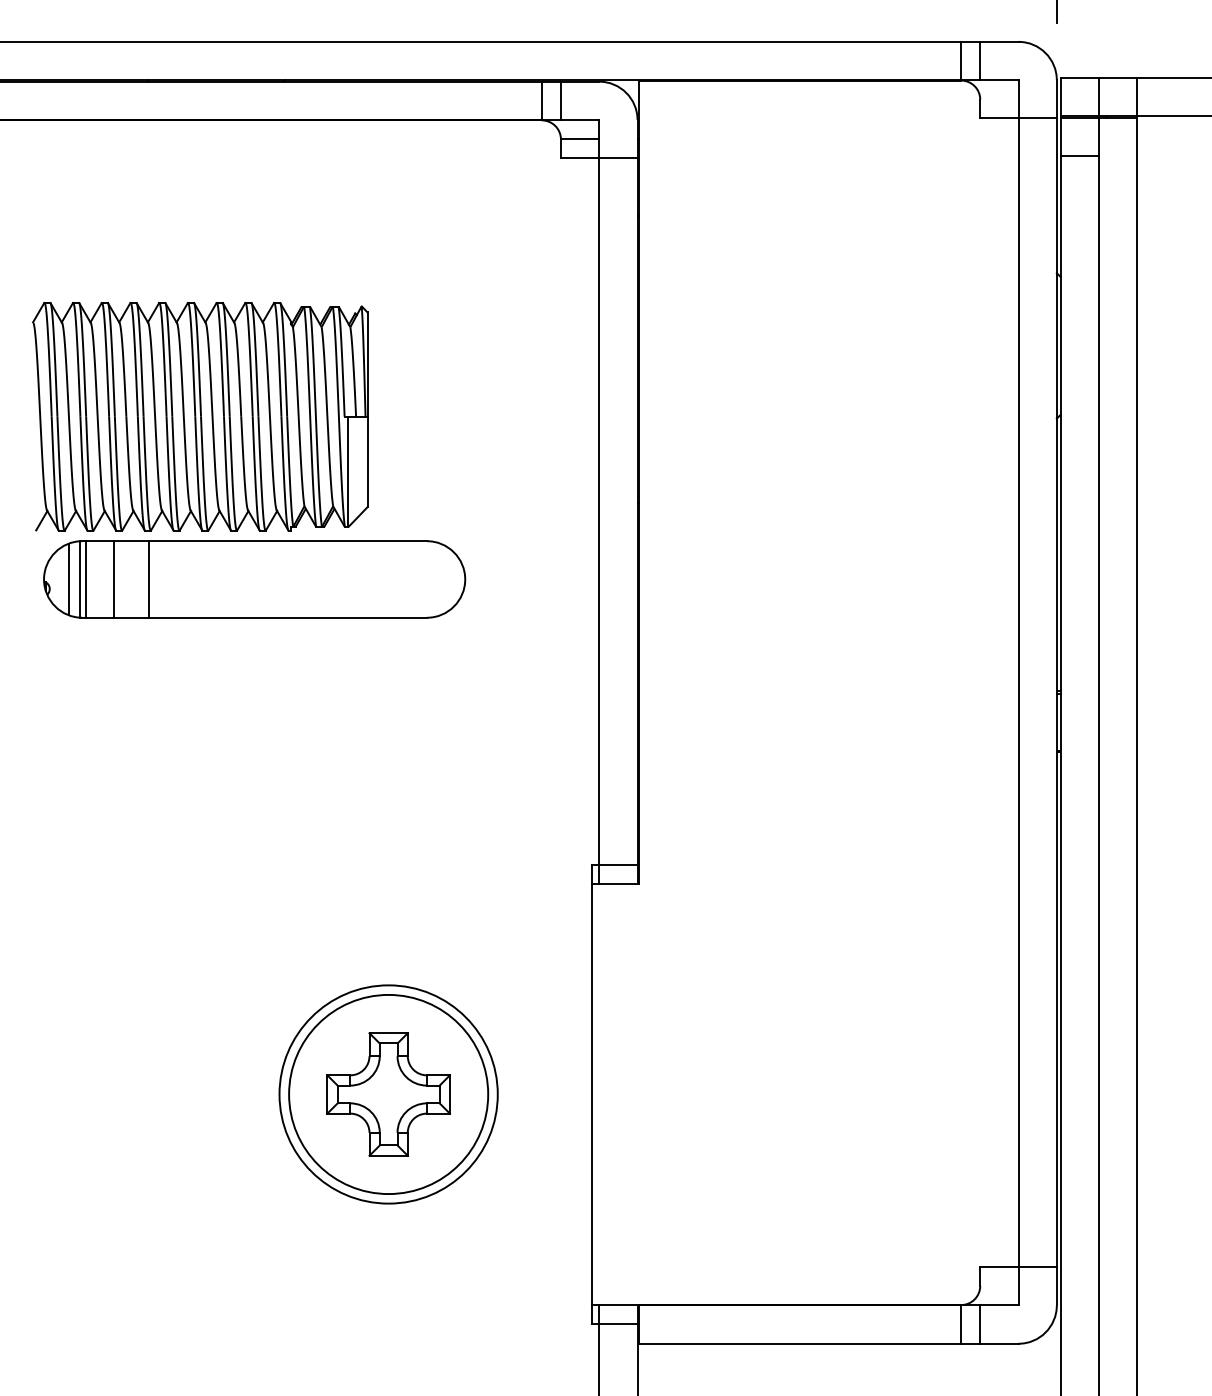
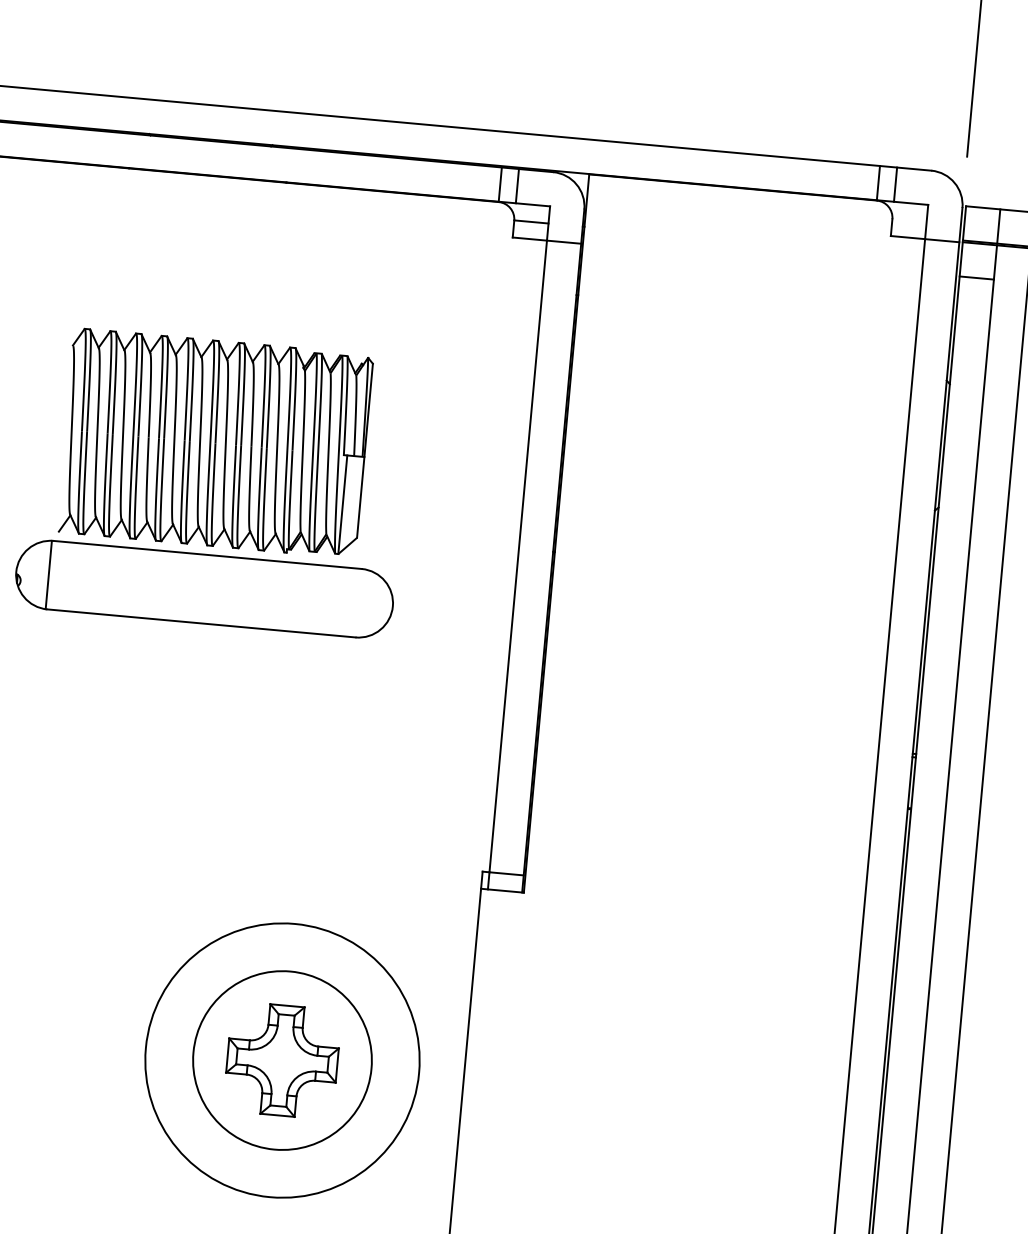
part: (200, 416) -> (215, 443), moved
line: (68, 579) -> (38, 574), removed
line: (86, 579) -> (54, 575), removed
line: (114, 579) -> (79, 577), removed
line: (148, 579) -> (109, 580), removed
circle: (388, 1094) -> (282, 1060), size x1.4

